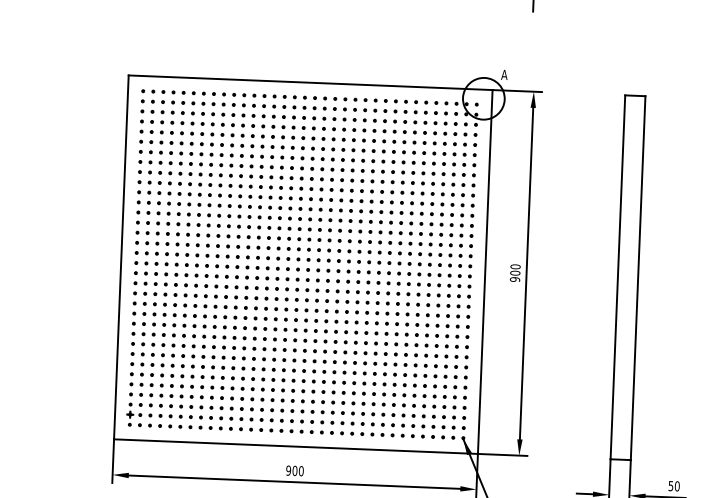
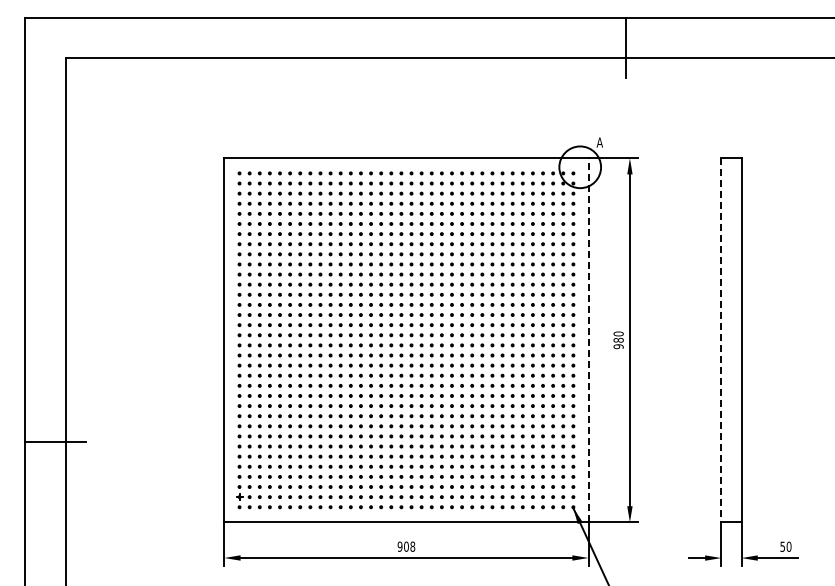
line: (485, 271) -> (588, 339), solid -> dashed
text: (515, 272) -> (618, 339), 900 -> 980
line: (618, 277) -> (721, 340), solid -> dashed
text: (301, 470) -> (412, 546), 900 -> 908

